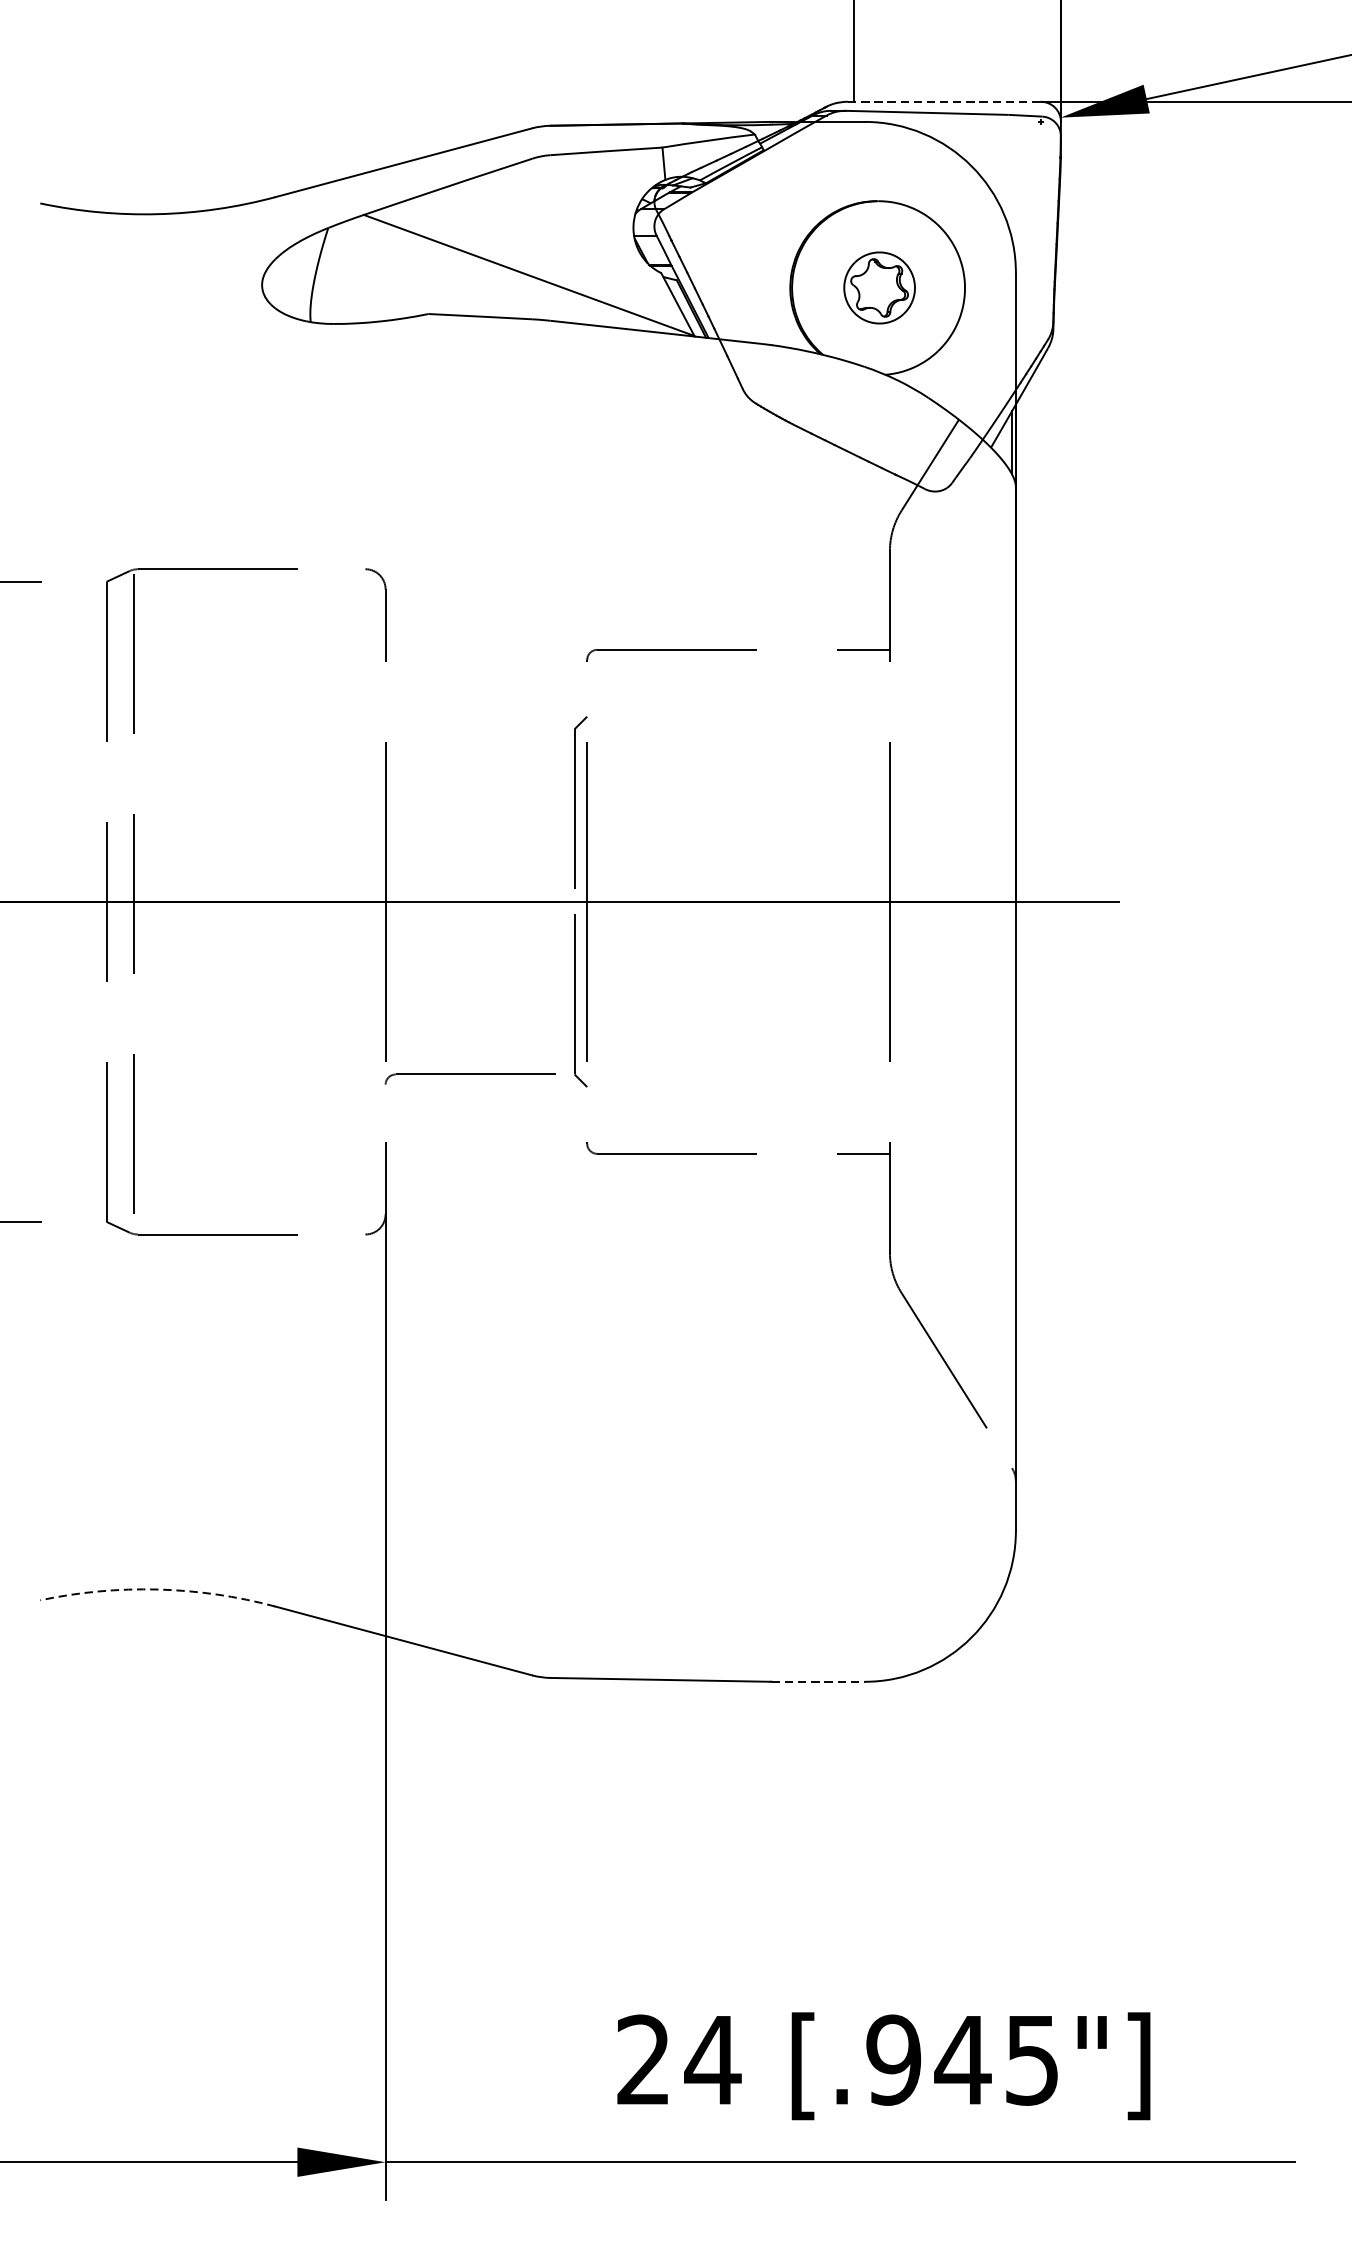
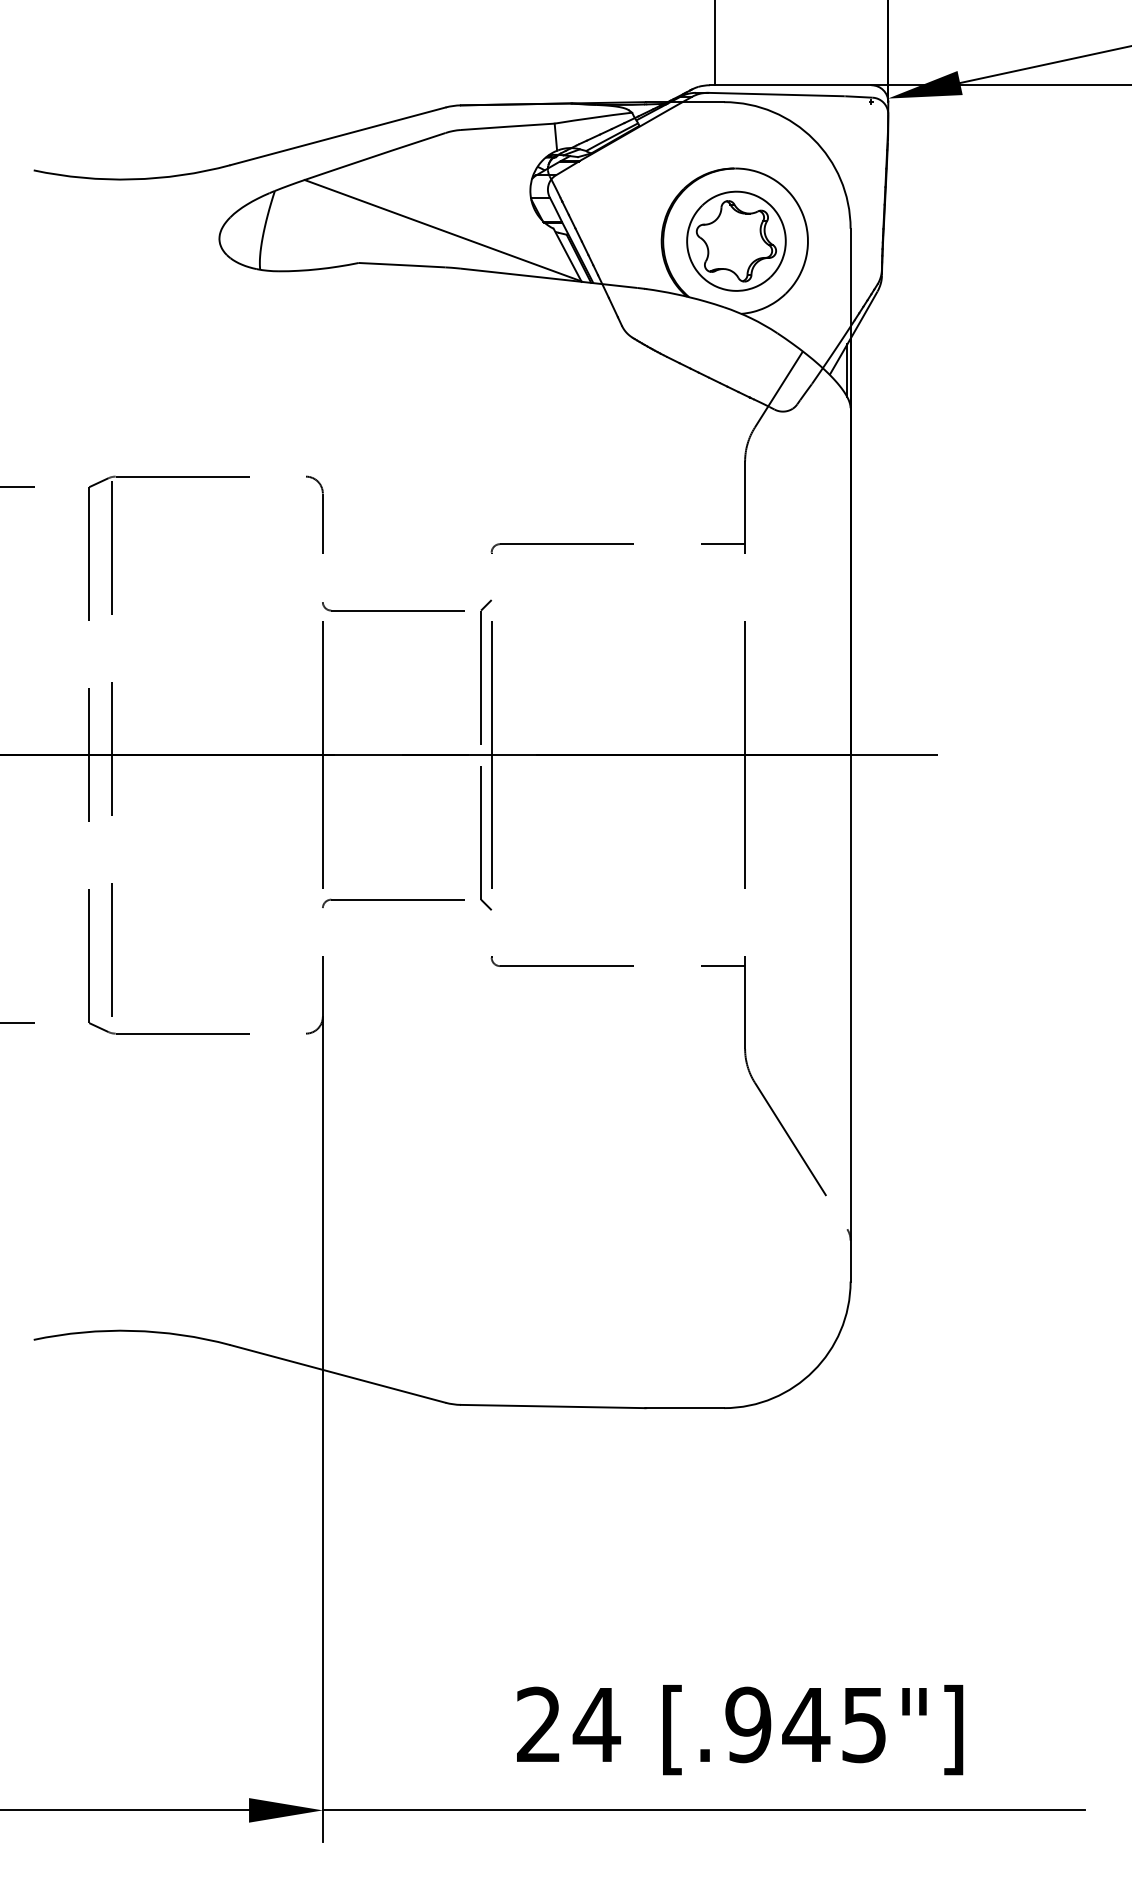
line: (944, 102) -> (790, 85), dashed -> solid
part: (879, 287) -> (736, 240), size x1.67
part: (469, 724) -> (393, 606), added
arc: (158, 1589) -> (132, 1330), dashed -> solid
line: (818, 1682) -> (685, 1408), dashed -> solid

